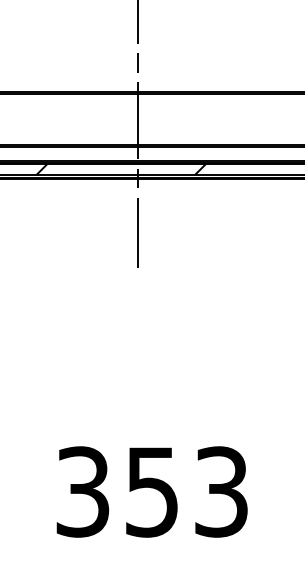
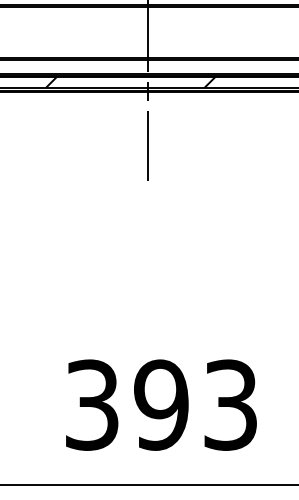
text: (151, 491) -> (160, 404), 353 -> 393

